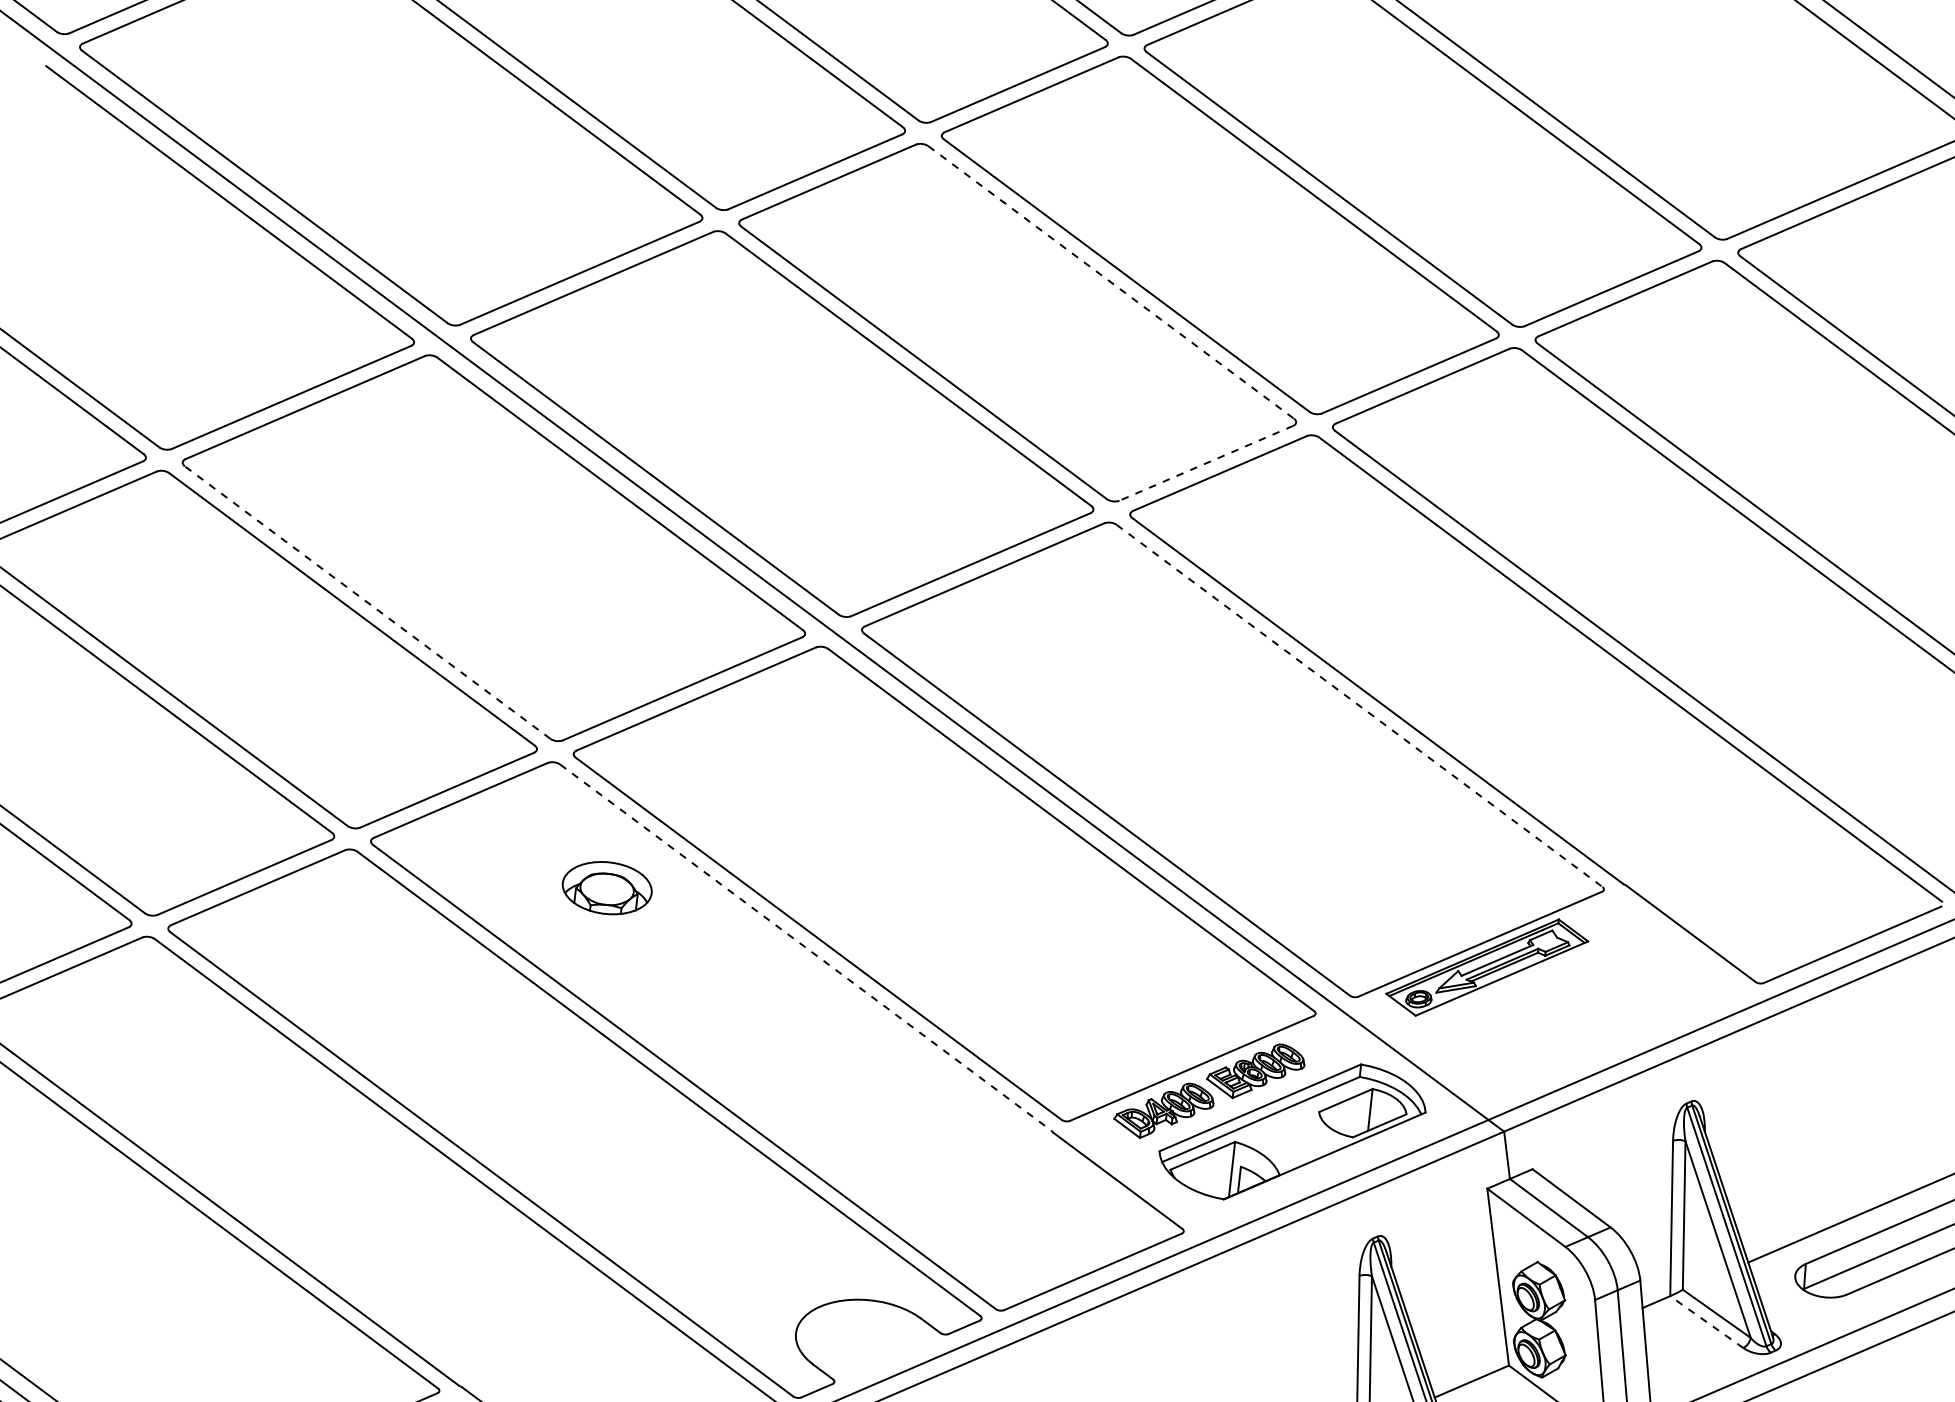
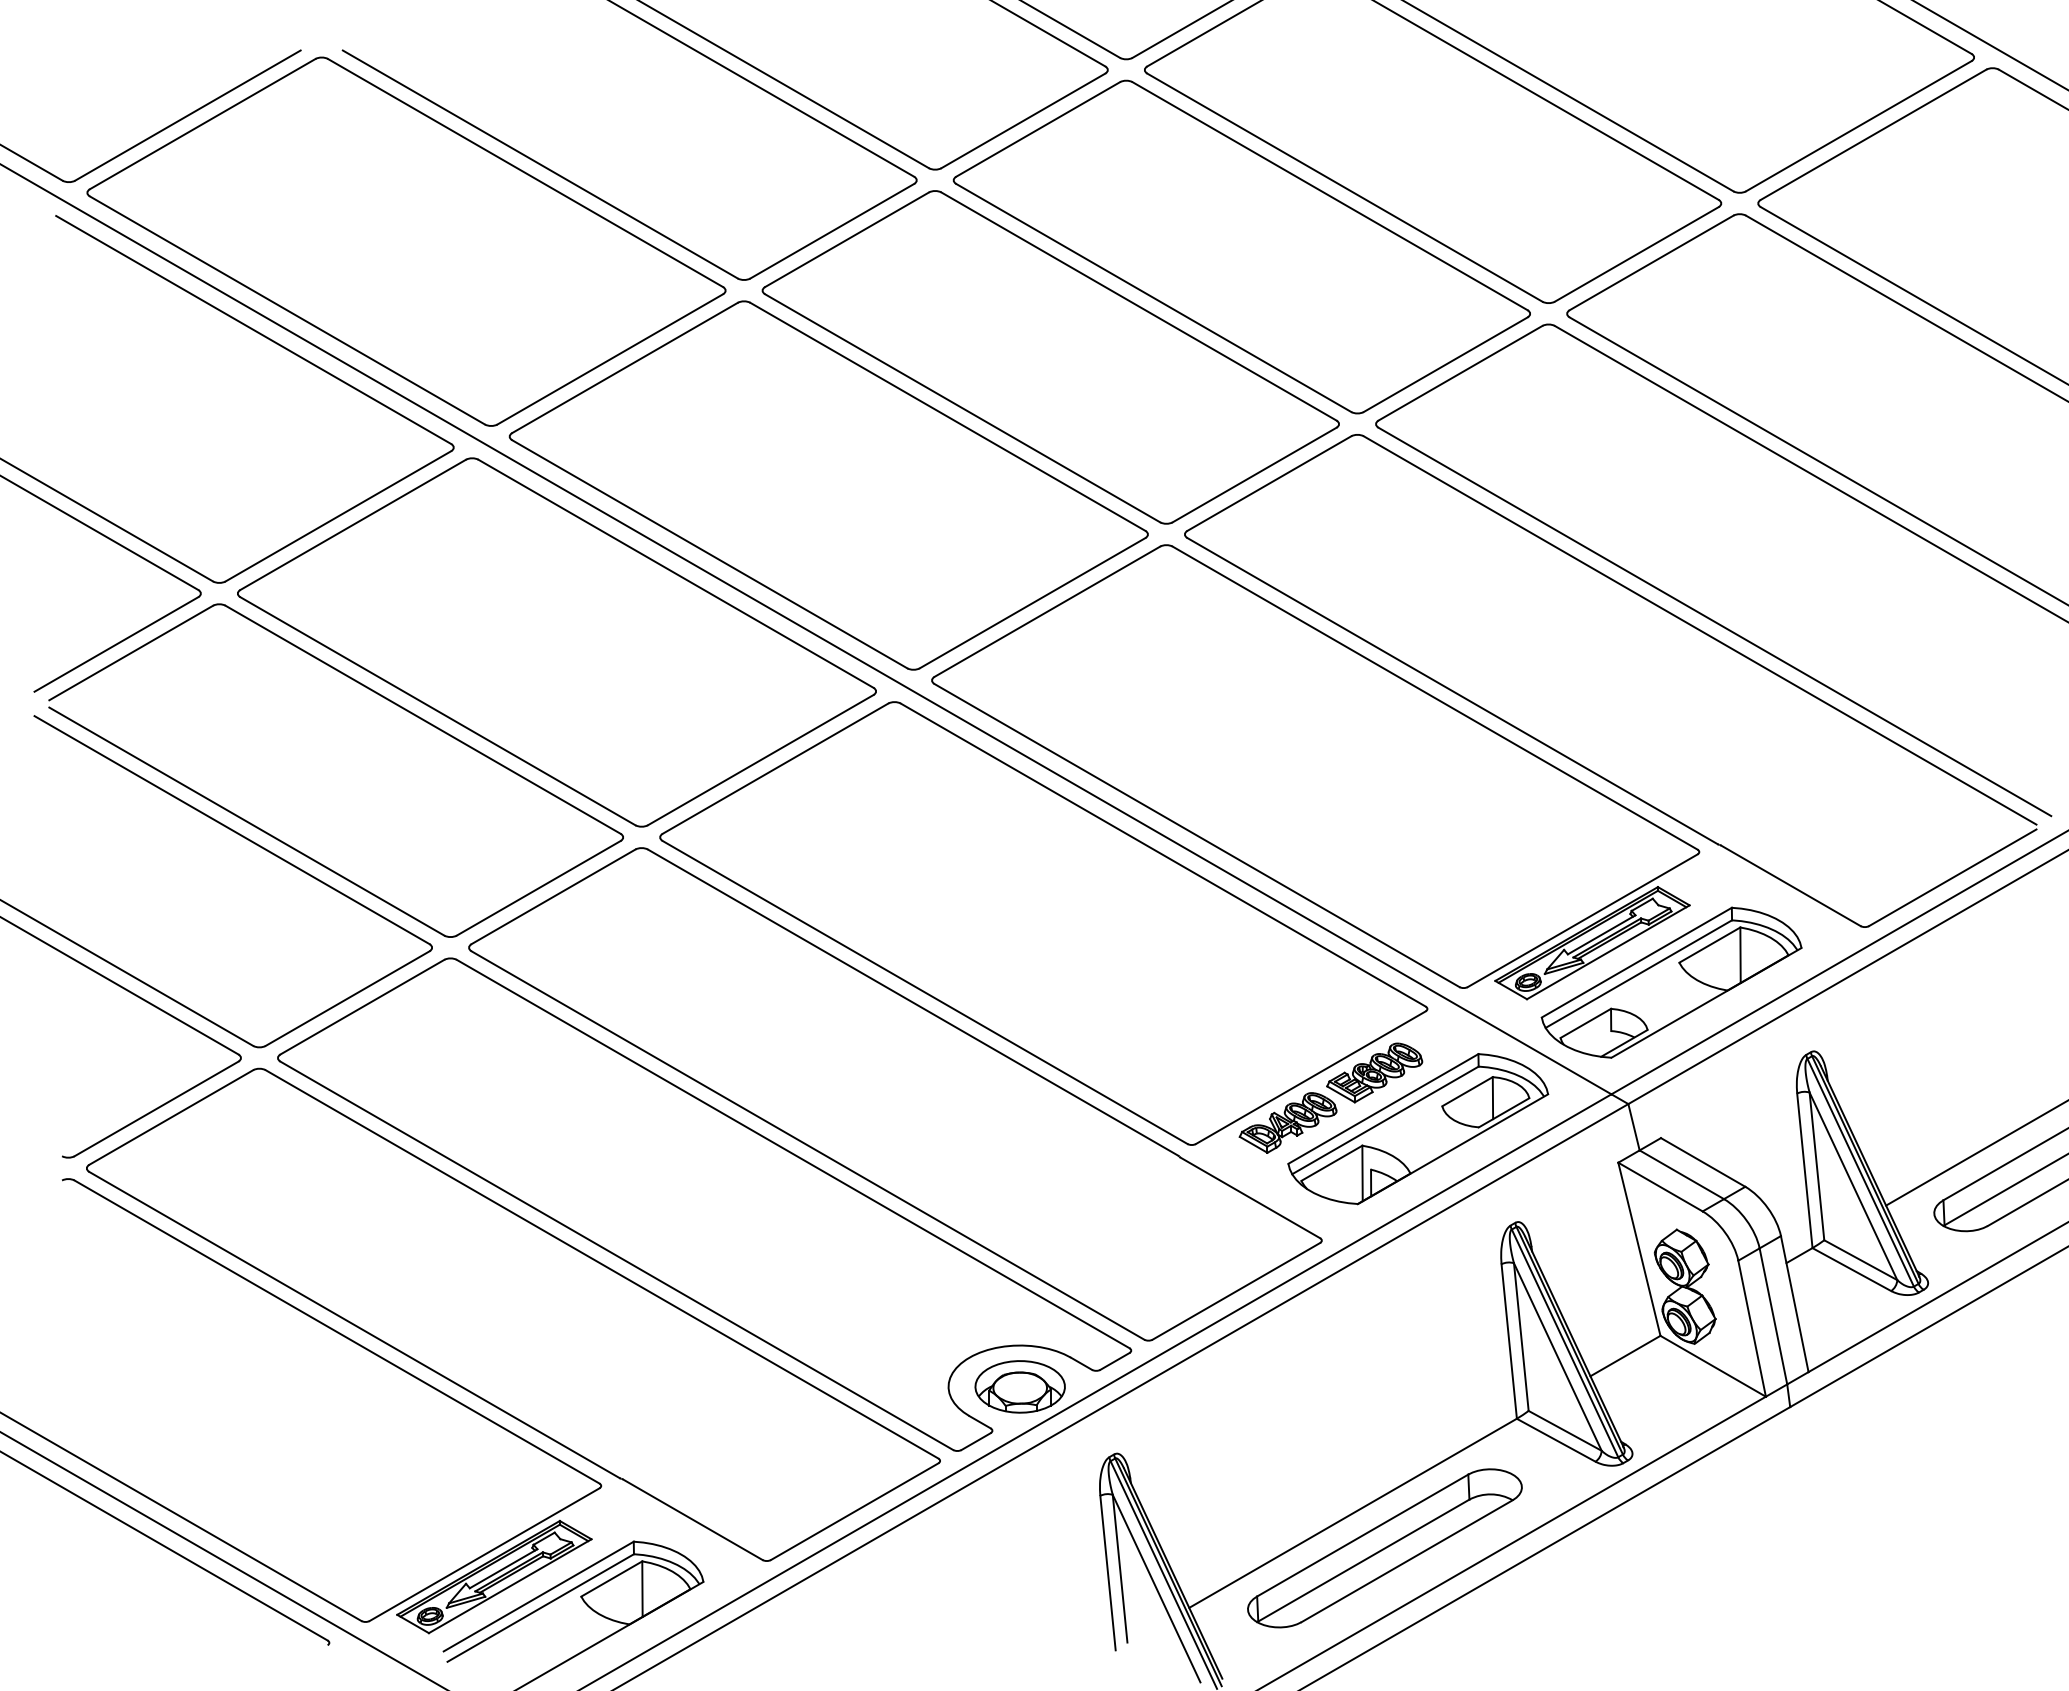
line: (1111, 282) -> (1139, 306), dashed -> solid
line: (1206, 463) -> (1254, 475), dashed -> solid
line: (367, 601) -> (437, 710), dashed -> solid
line: (1359, 706) -> (1435, 698), dashed -> solid
part: (606, 887) -> (1019, 1386), moved
line: (806, 947) -> (913, 1002), dashed -> solid
part: (1561, 1015) -> (1671, 982), added
line: (1706, 1321) -> (1851, 1269), dashed -> solid

